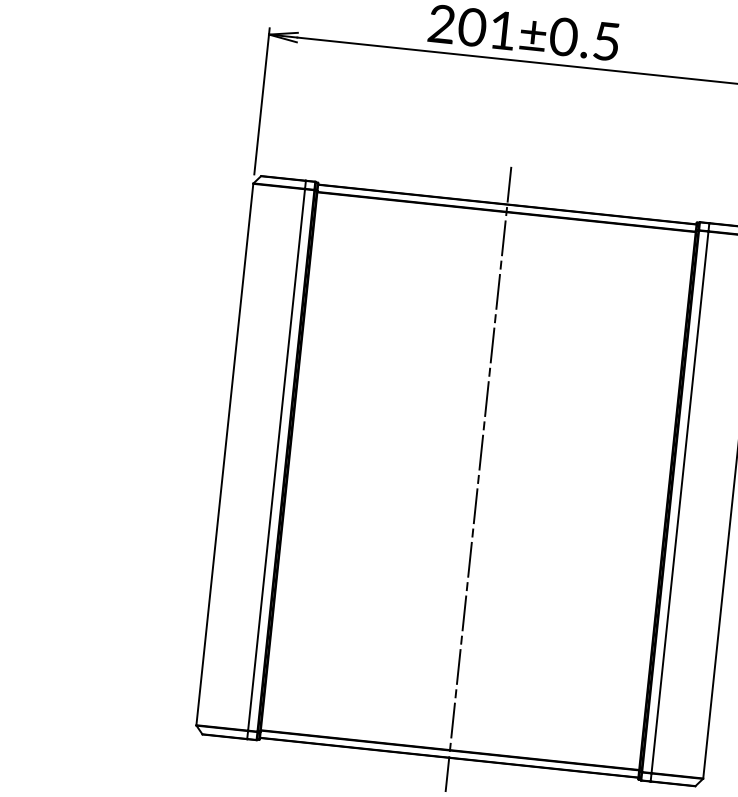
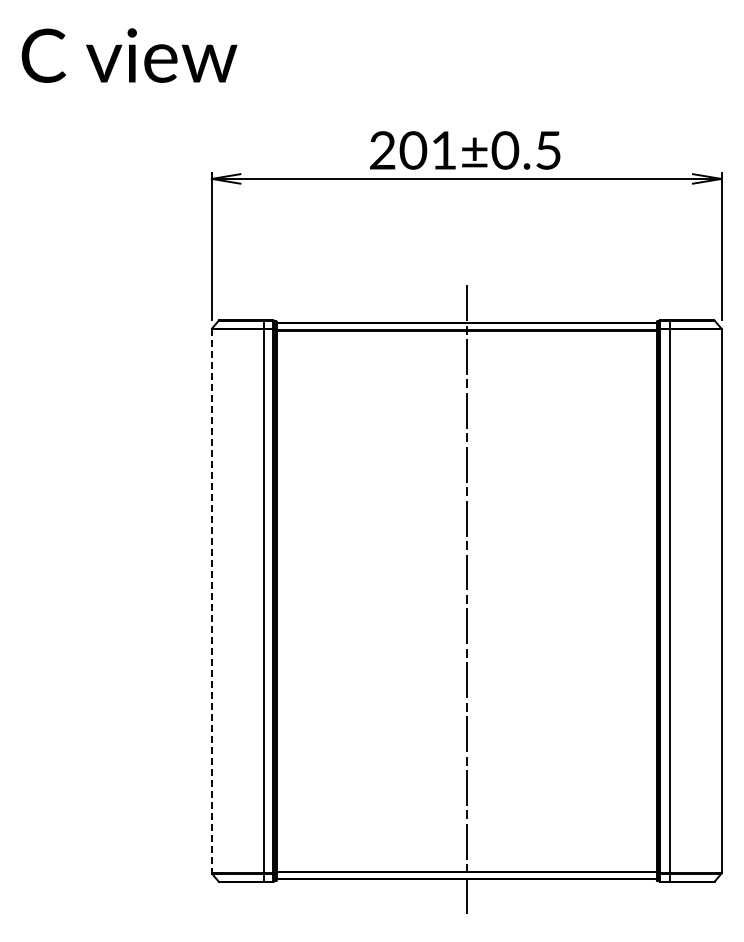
line: (224, 454) -> (211, 601), solid -> dashed

